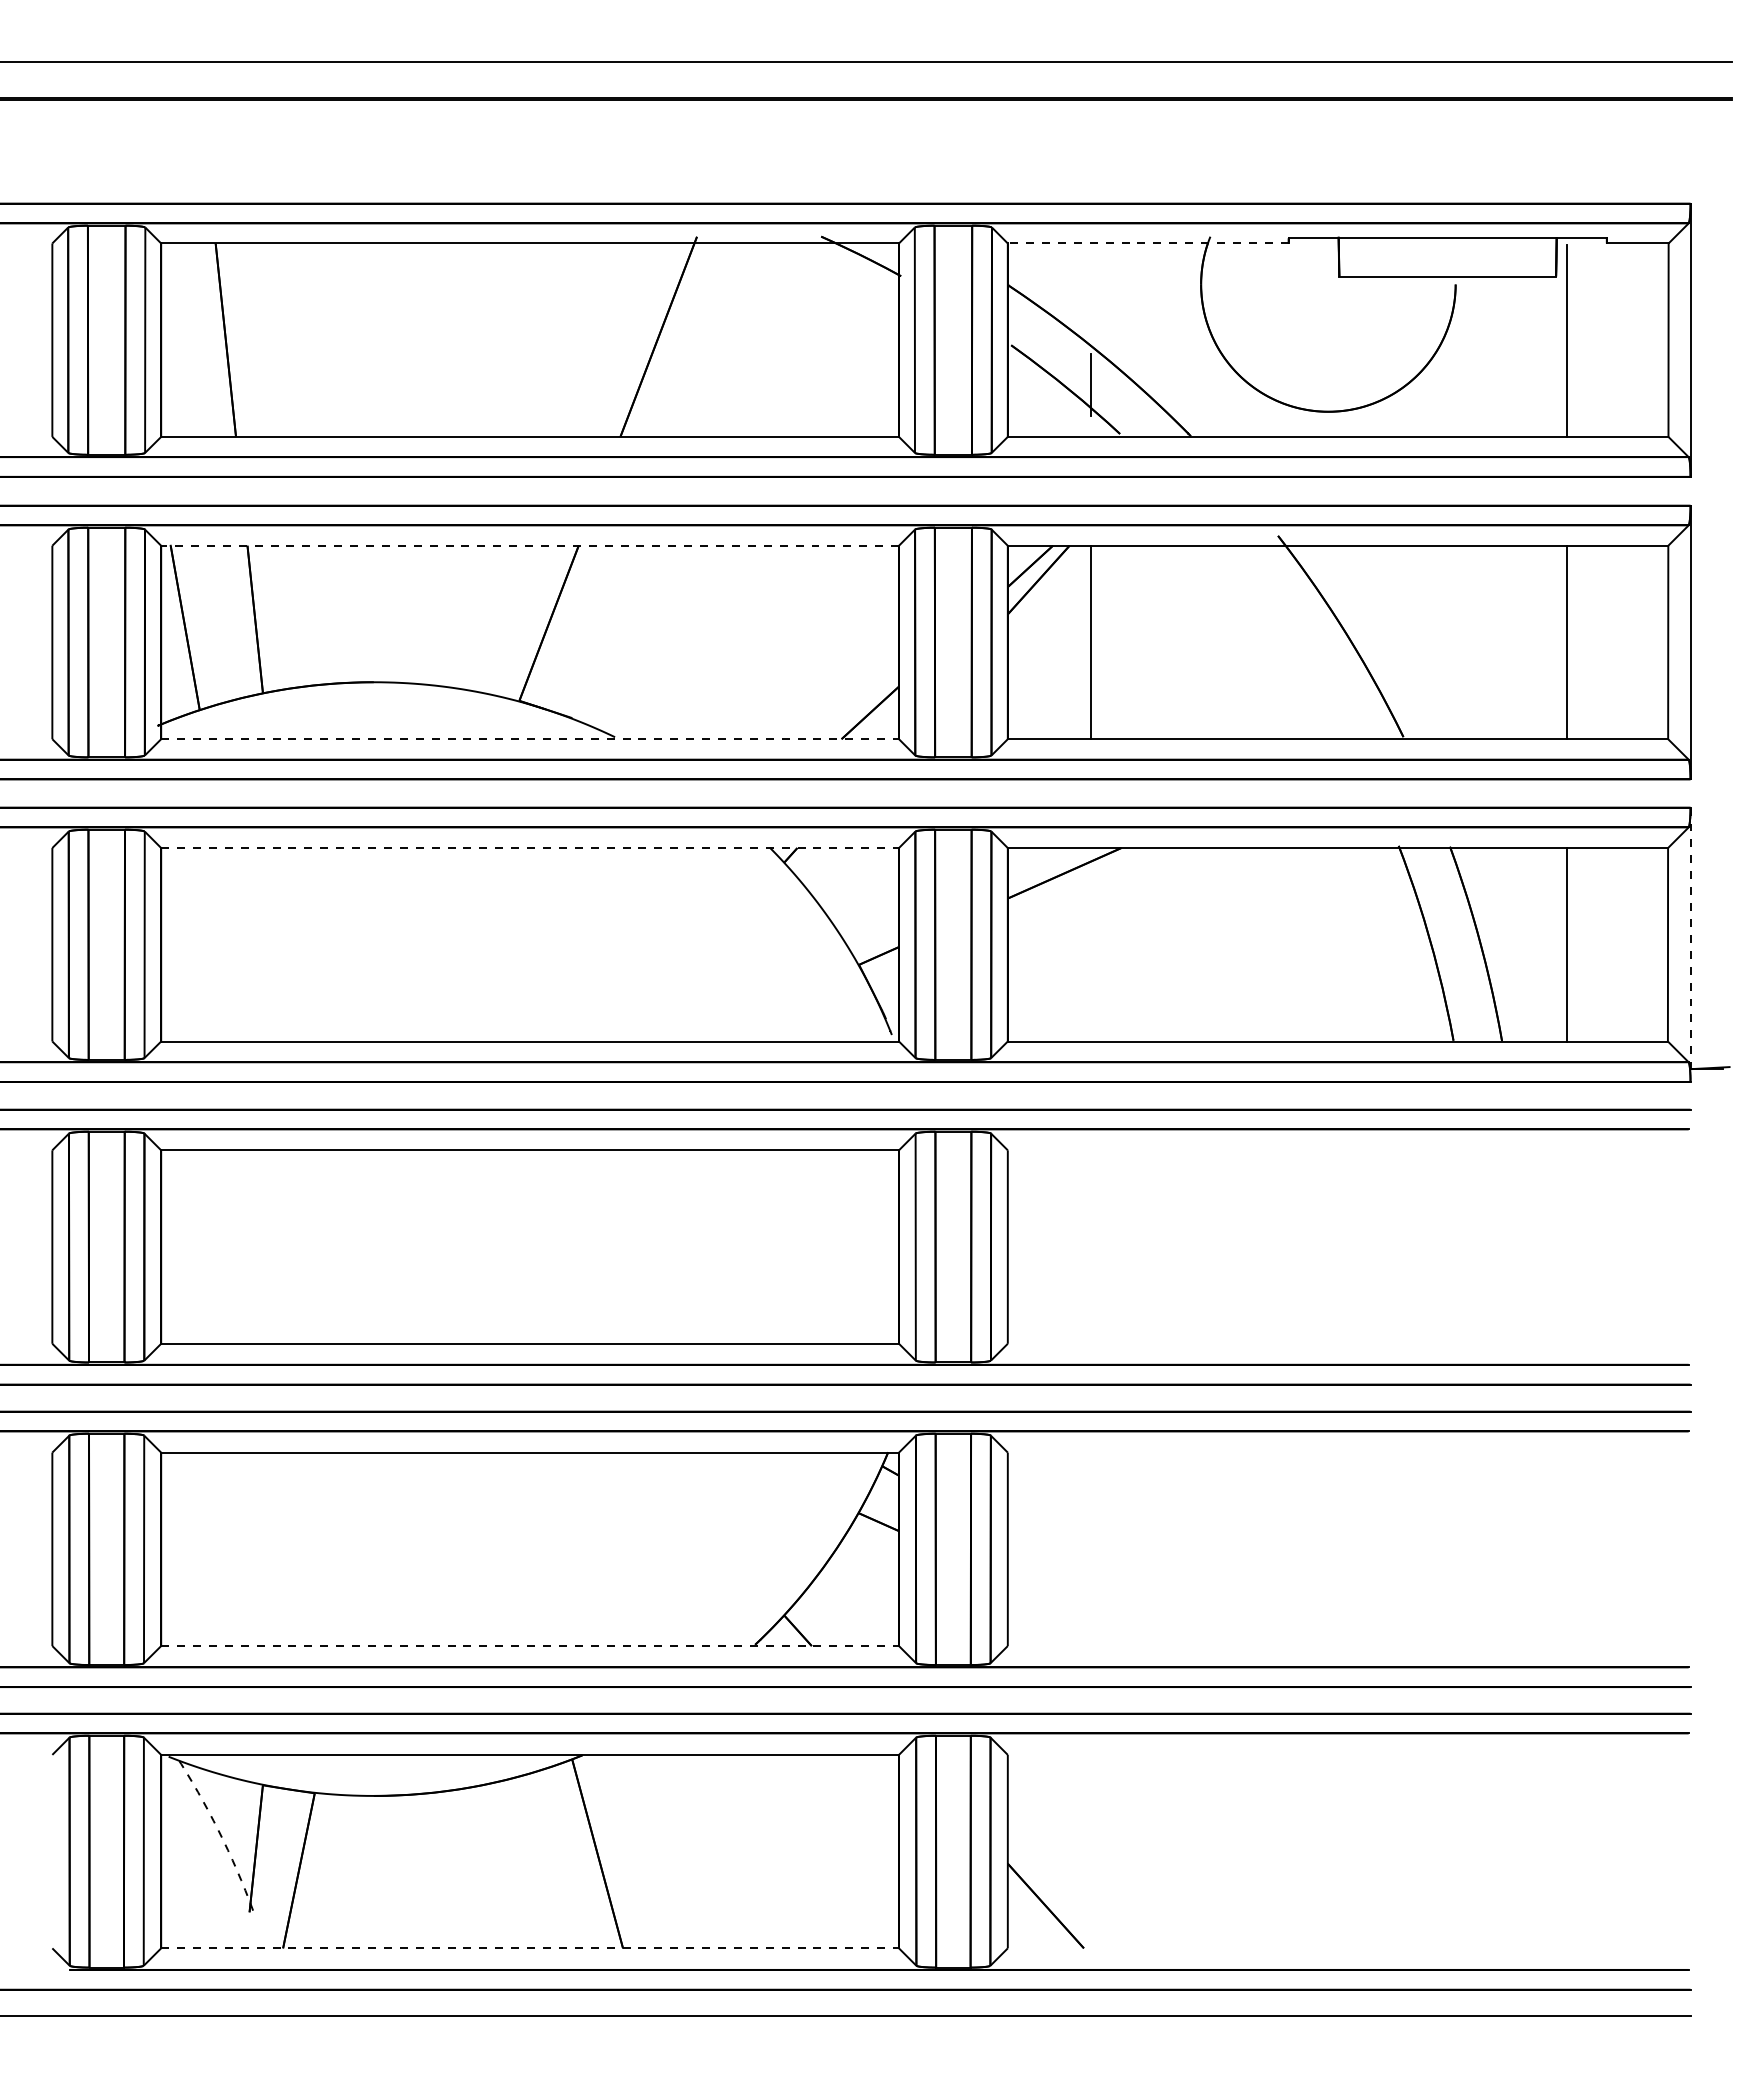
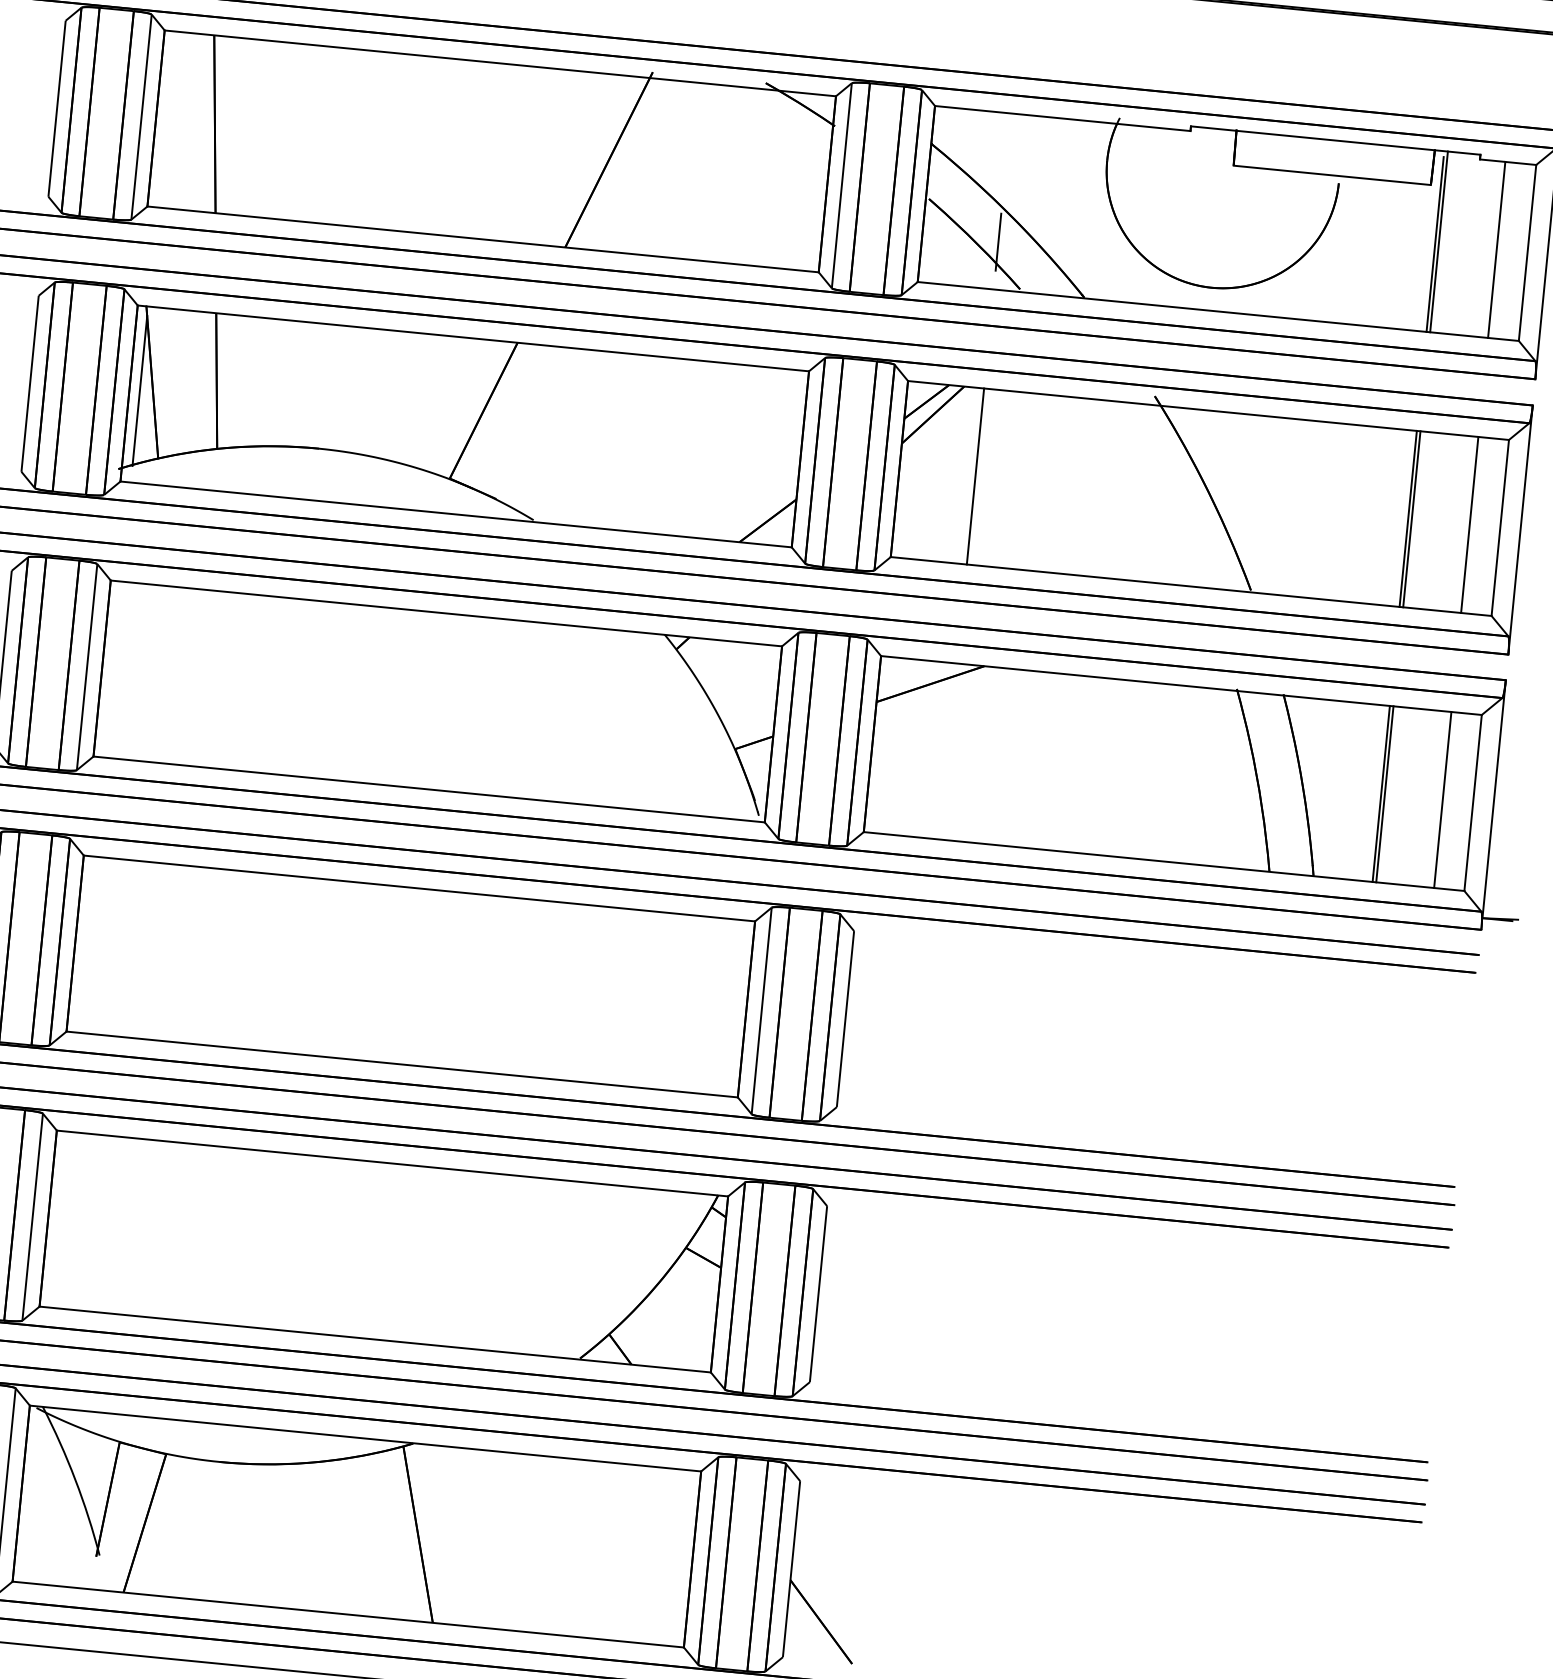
line: (1147, 243) -> (1062, 118), dashed -> solid
line: (1571, 337) -> (1439, 241), added
line: (1634, 339) -> (1496, 249), added
line: (530, 545) -> (473, 338), dashed -> solid
line: (172, 638) -> (139, 390), added
line: (1571, 642) -> (1412, 519), added
line: (1634, 642) -> (1469, 524), added
line: (530, 739) -> (456, 514), dashed -> solid
line: (530, 848) -> (446, 613), dashed -> solid
line: (1690, 938) -> (1494, 799), dashed -> solid
line: (1571, 944) -> (1385, 794), added
line: (1634, 944) -> (1442, 799), added
line: (530, 1646) -> (375, 1339), dashed -> solid
arc: (218, 1830) -> (75, 1479), dashed -> solid
line: (530, 1948) -> (348, 1614), dashed -> solid

